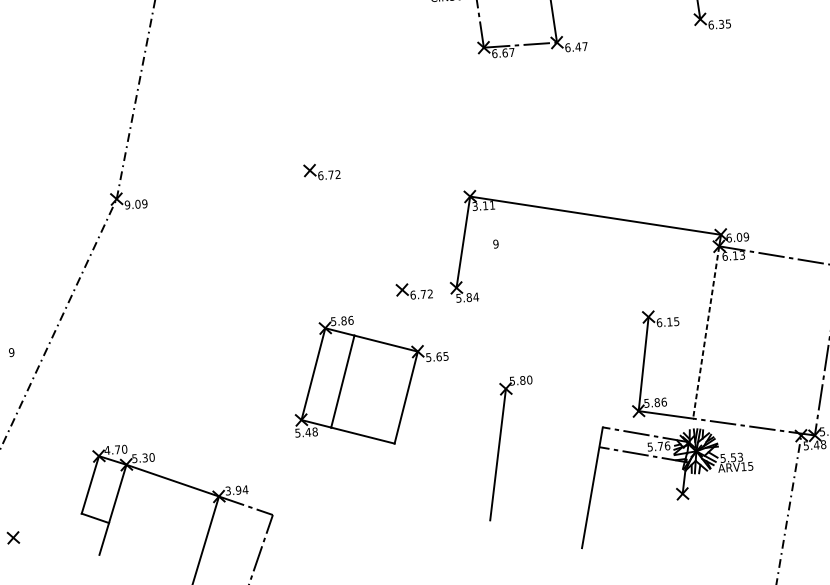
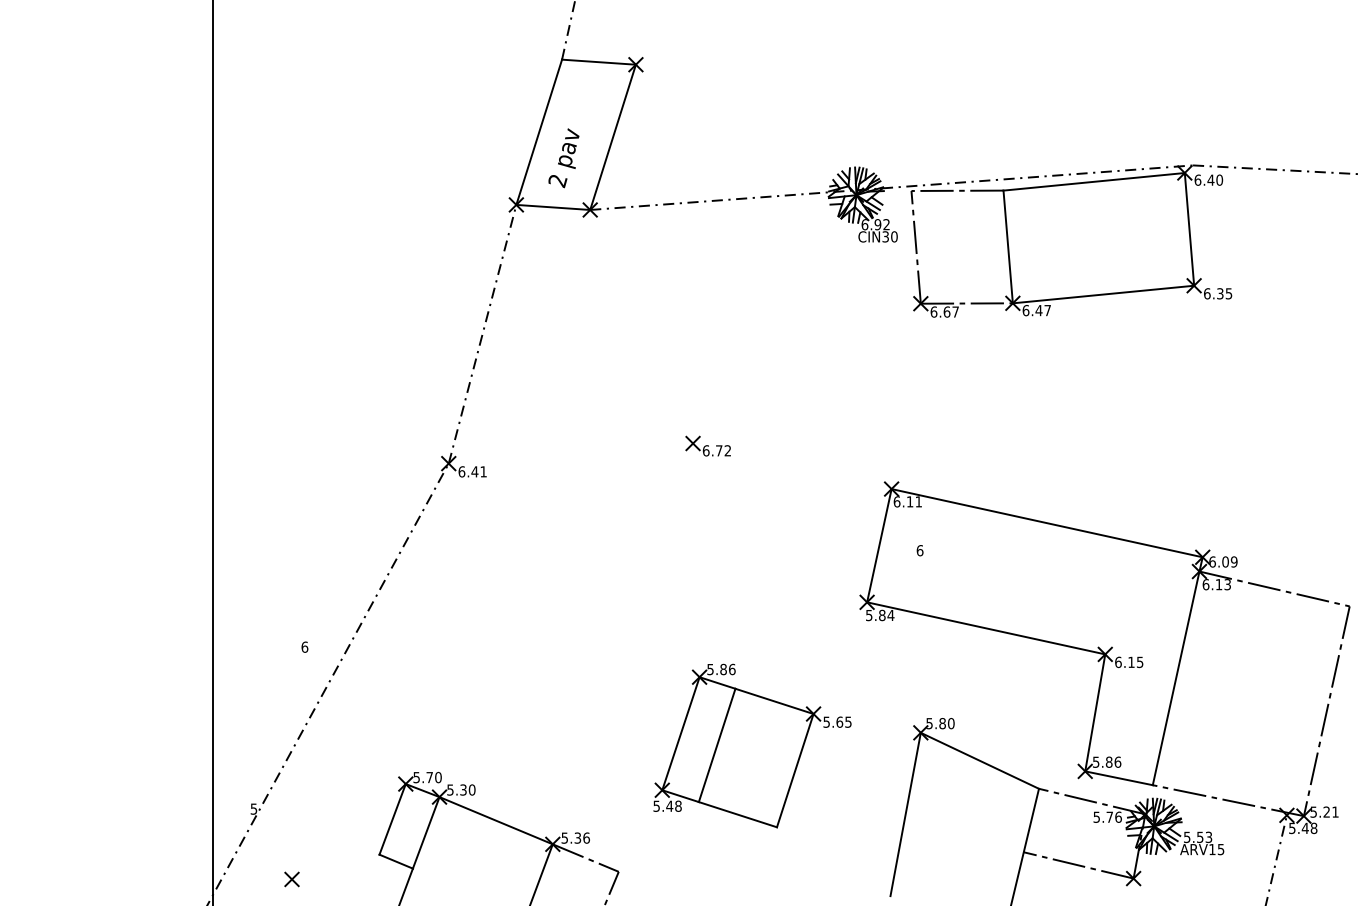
line: (628, 30) -> (1103, 294), added
text: (135, 204) -> (472, 471), 9.09 -> 6.41
text: (474, 206) -> (896, 501), 3.11 -> 6.11
text: (495, 244) -> (919, 550), 9 -> 6
part: (413, 290) -> (813, 602), removed
line: (552, 302) -> (986, 628), added
line: (706, 332) -> (1176, 678), dashed -> solid
text: (11, 351) -> (304, 646), 9 -> 6
part: (370, 379) -> (752, 745), moved
line: (554, 407) -> (979, 760), added
text: (107, 450) -> (416, 777), 4.70 -> 5.70
line: (643, 454) -> (1078, 865), moved
text: (236, 489) -> (575, 837), 3.94 -> 5.36

